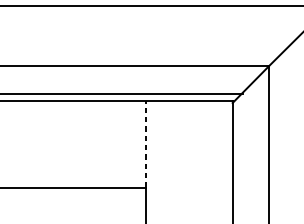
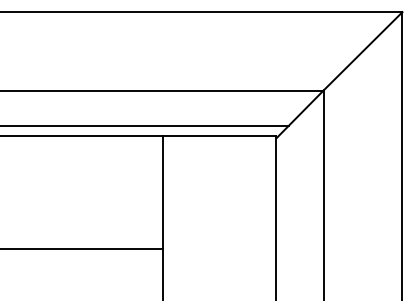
line: (146, 144) -> (163, 192), dashed -> solid

